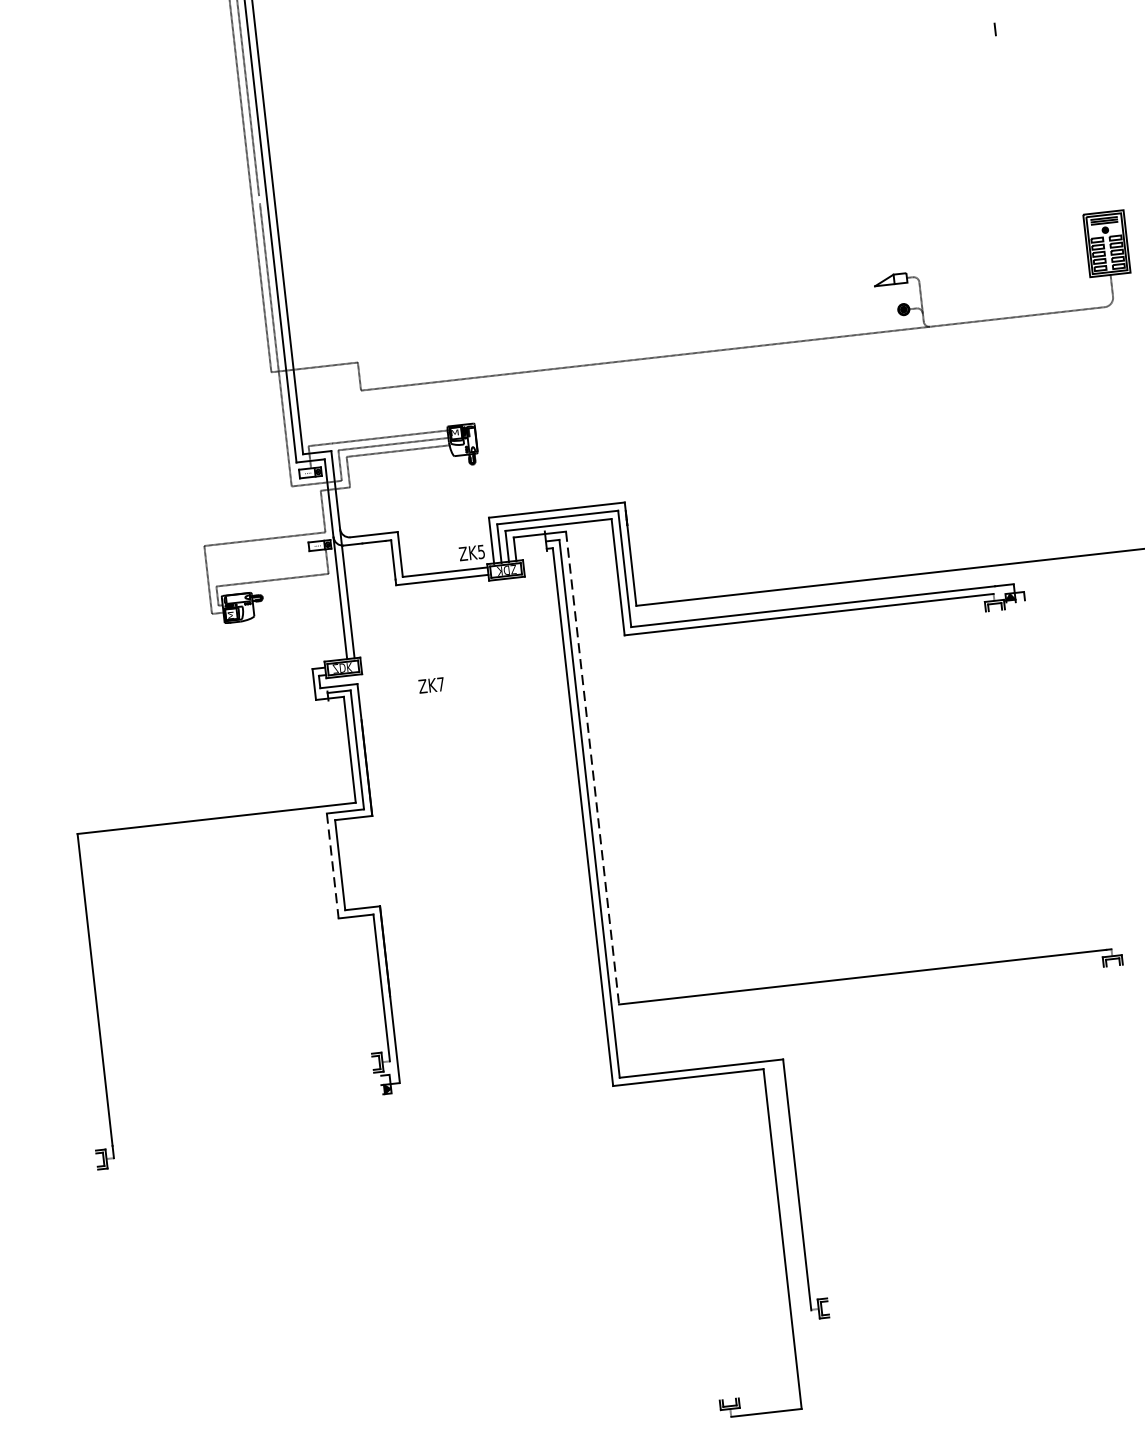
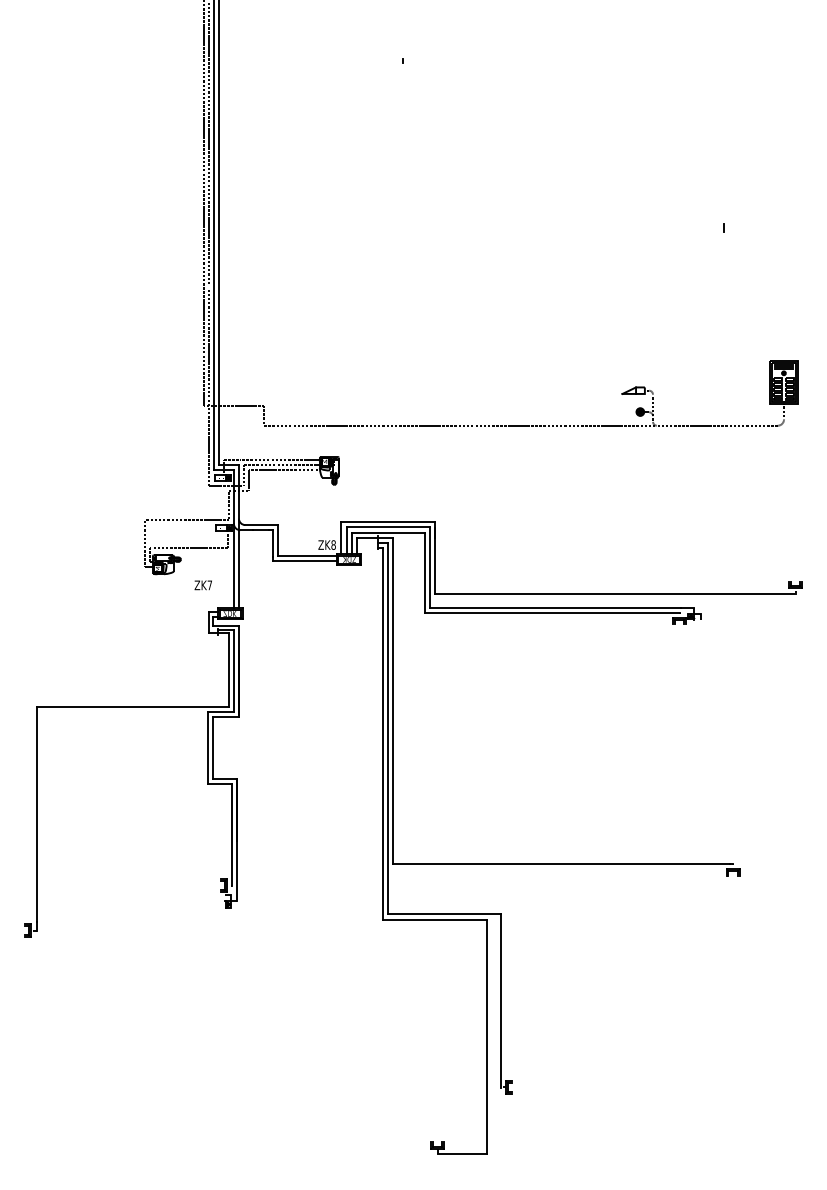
text: (481, 551) -> (333, 544), ZK5 -> ZK8
text: (430, 685) -> (202, 585), moved
line: (592, 768) -> (392, 701), dashed -> solid
line: (333, 866) -> (208, 748), dashed -> solid

